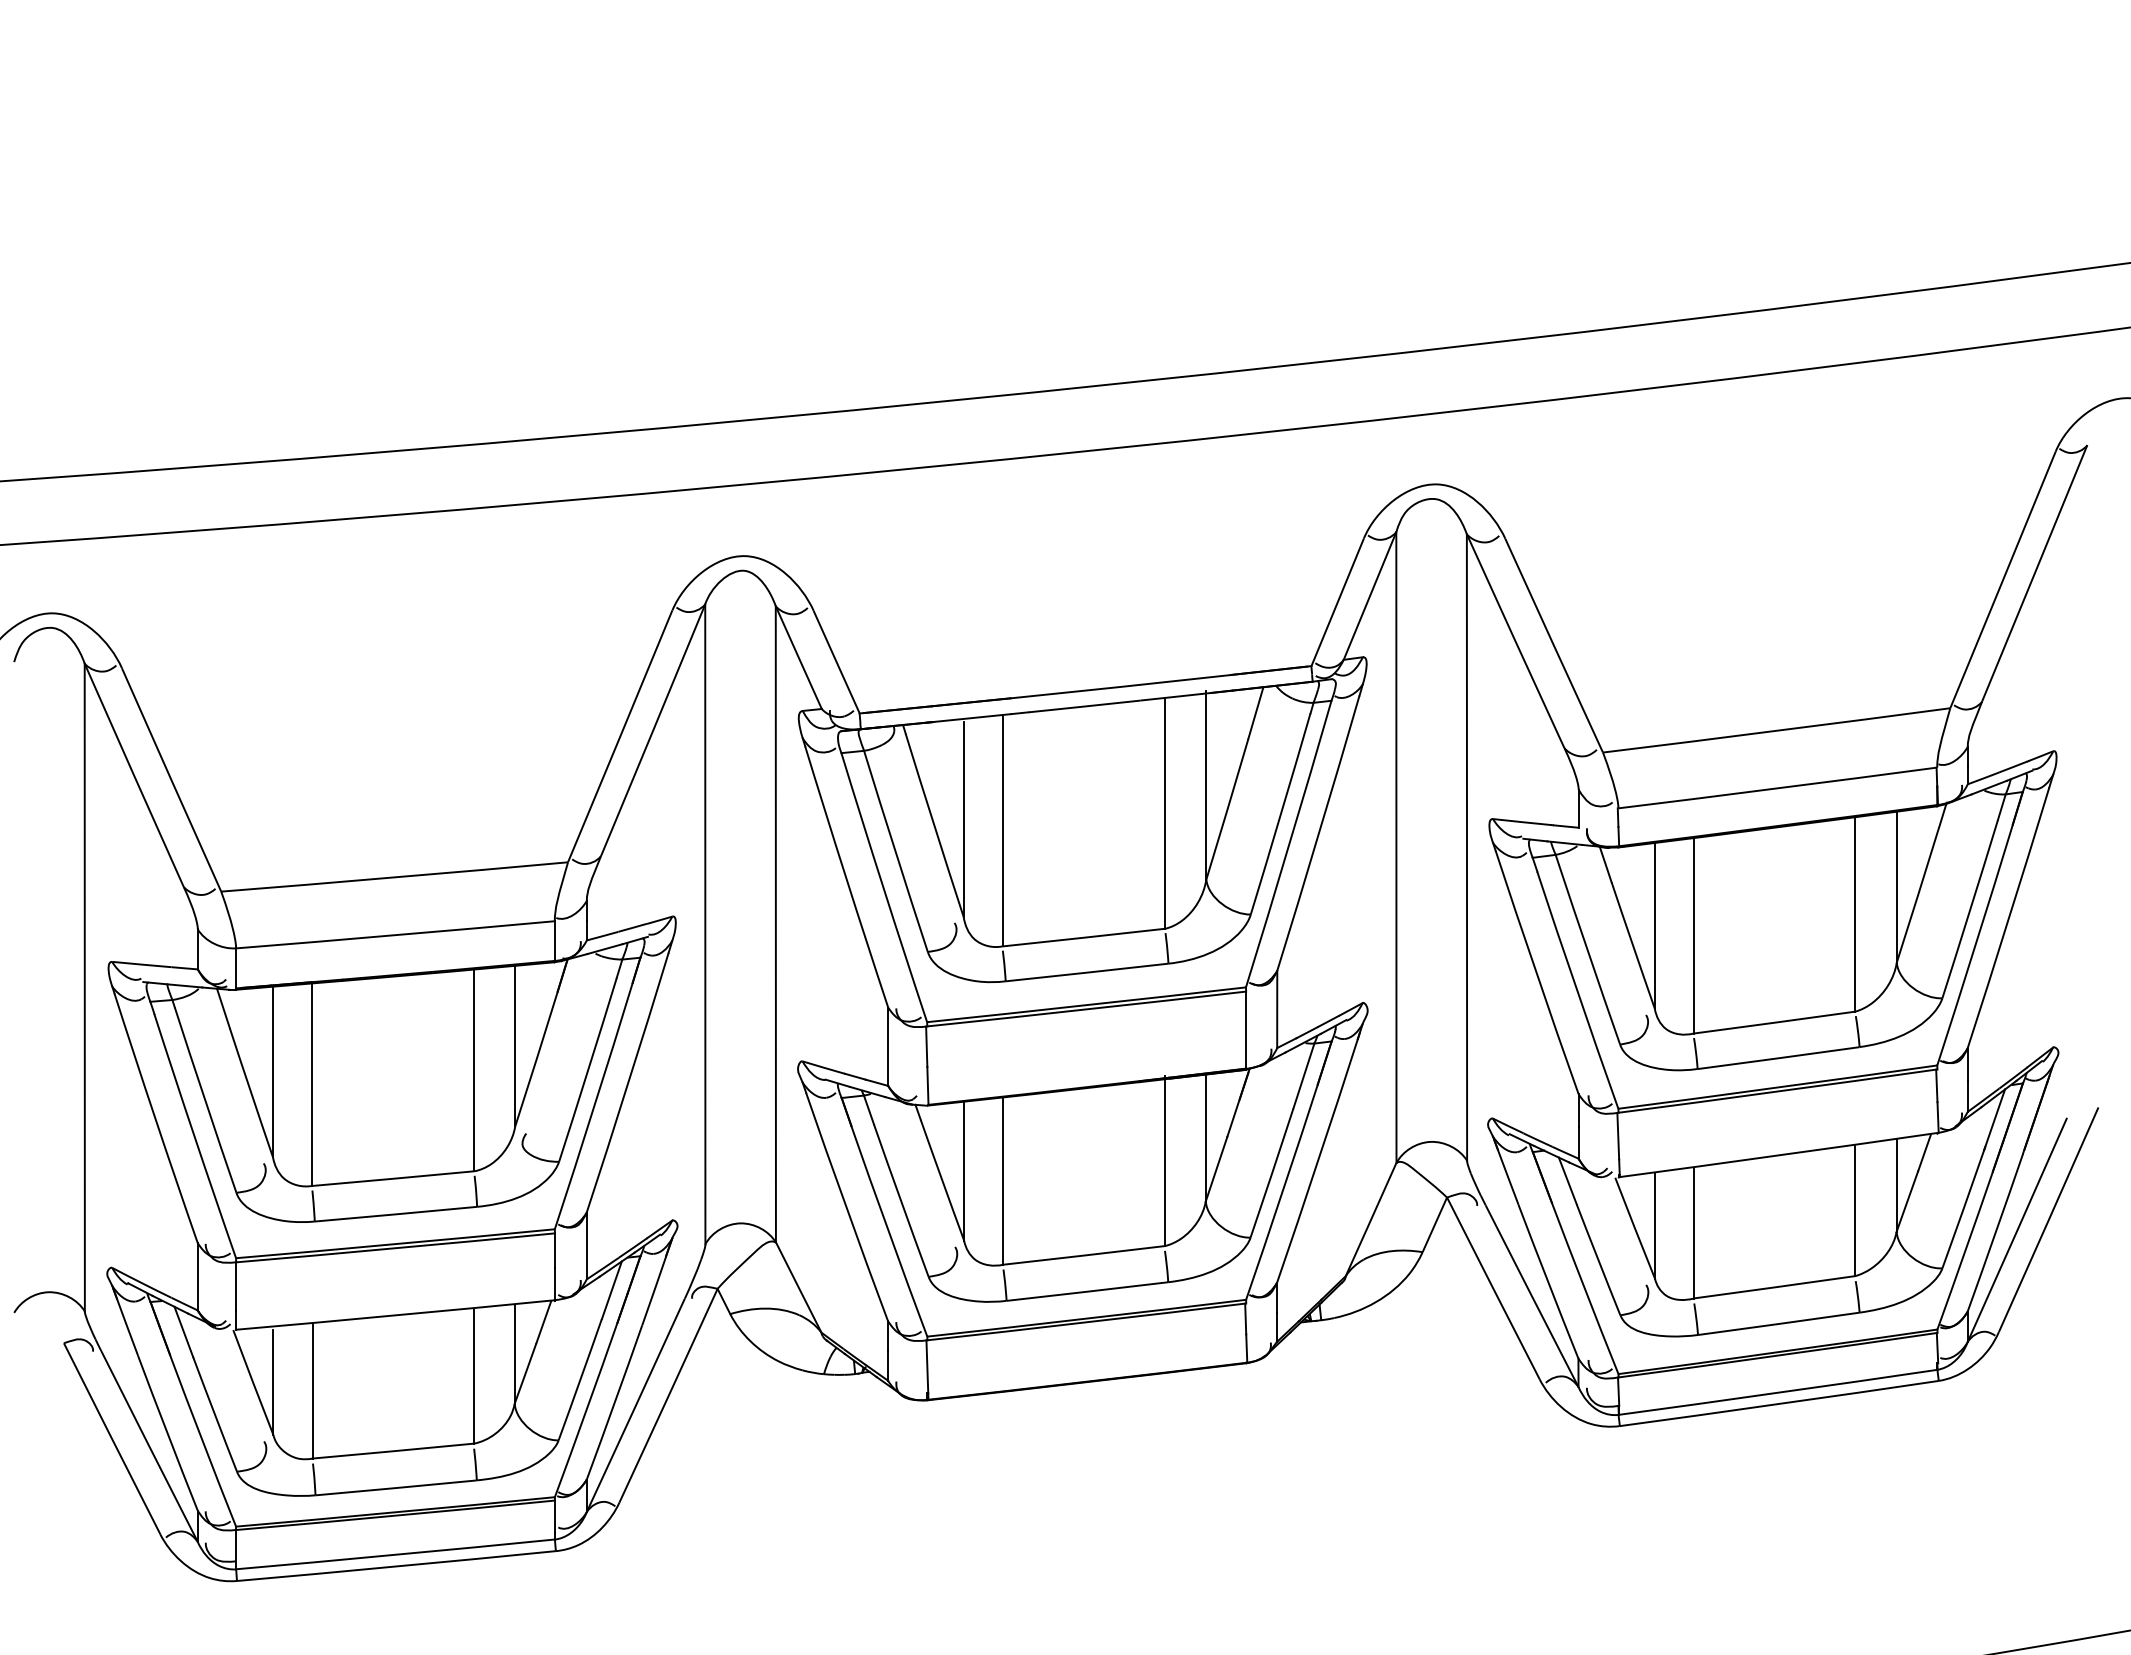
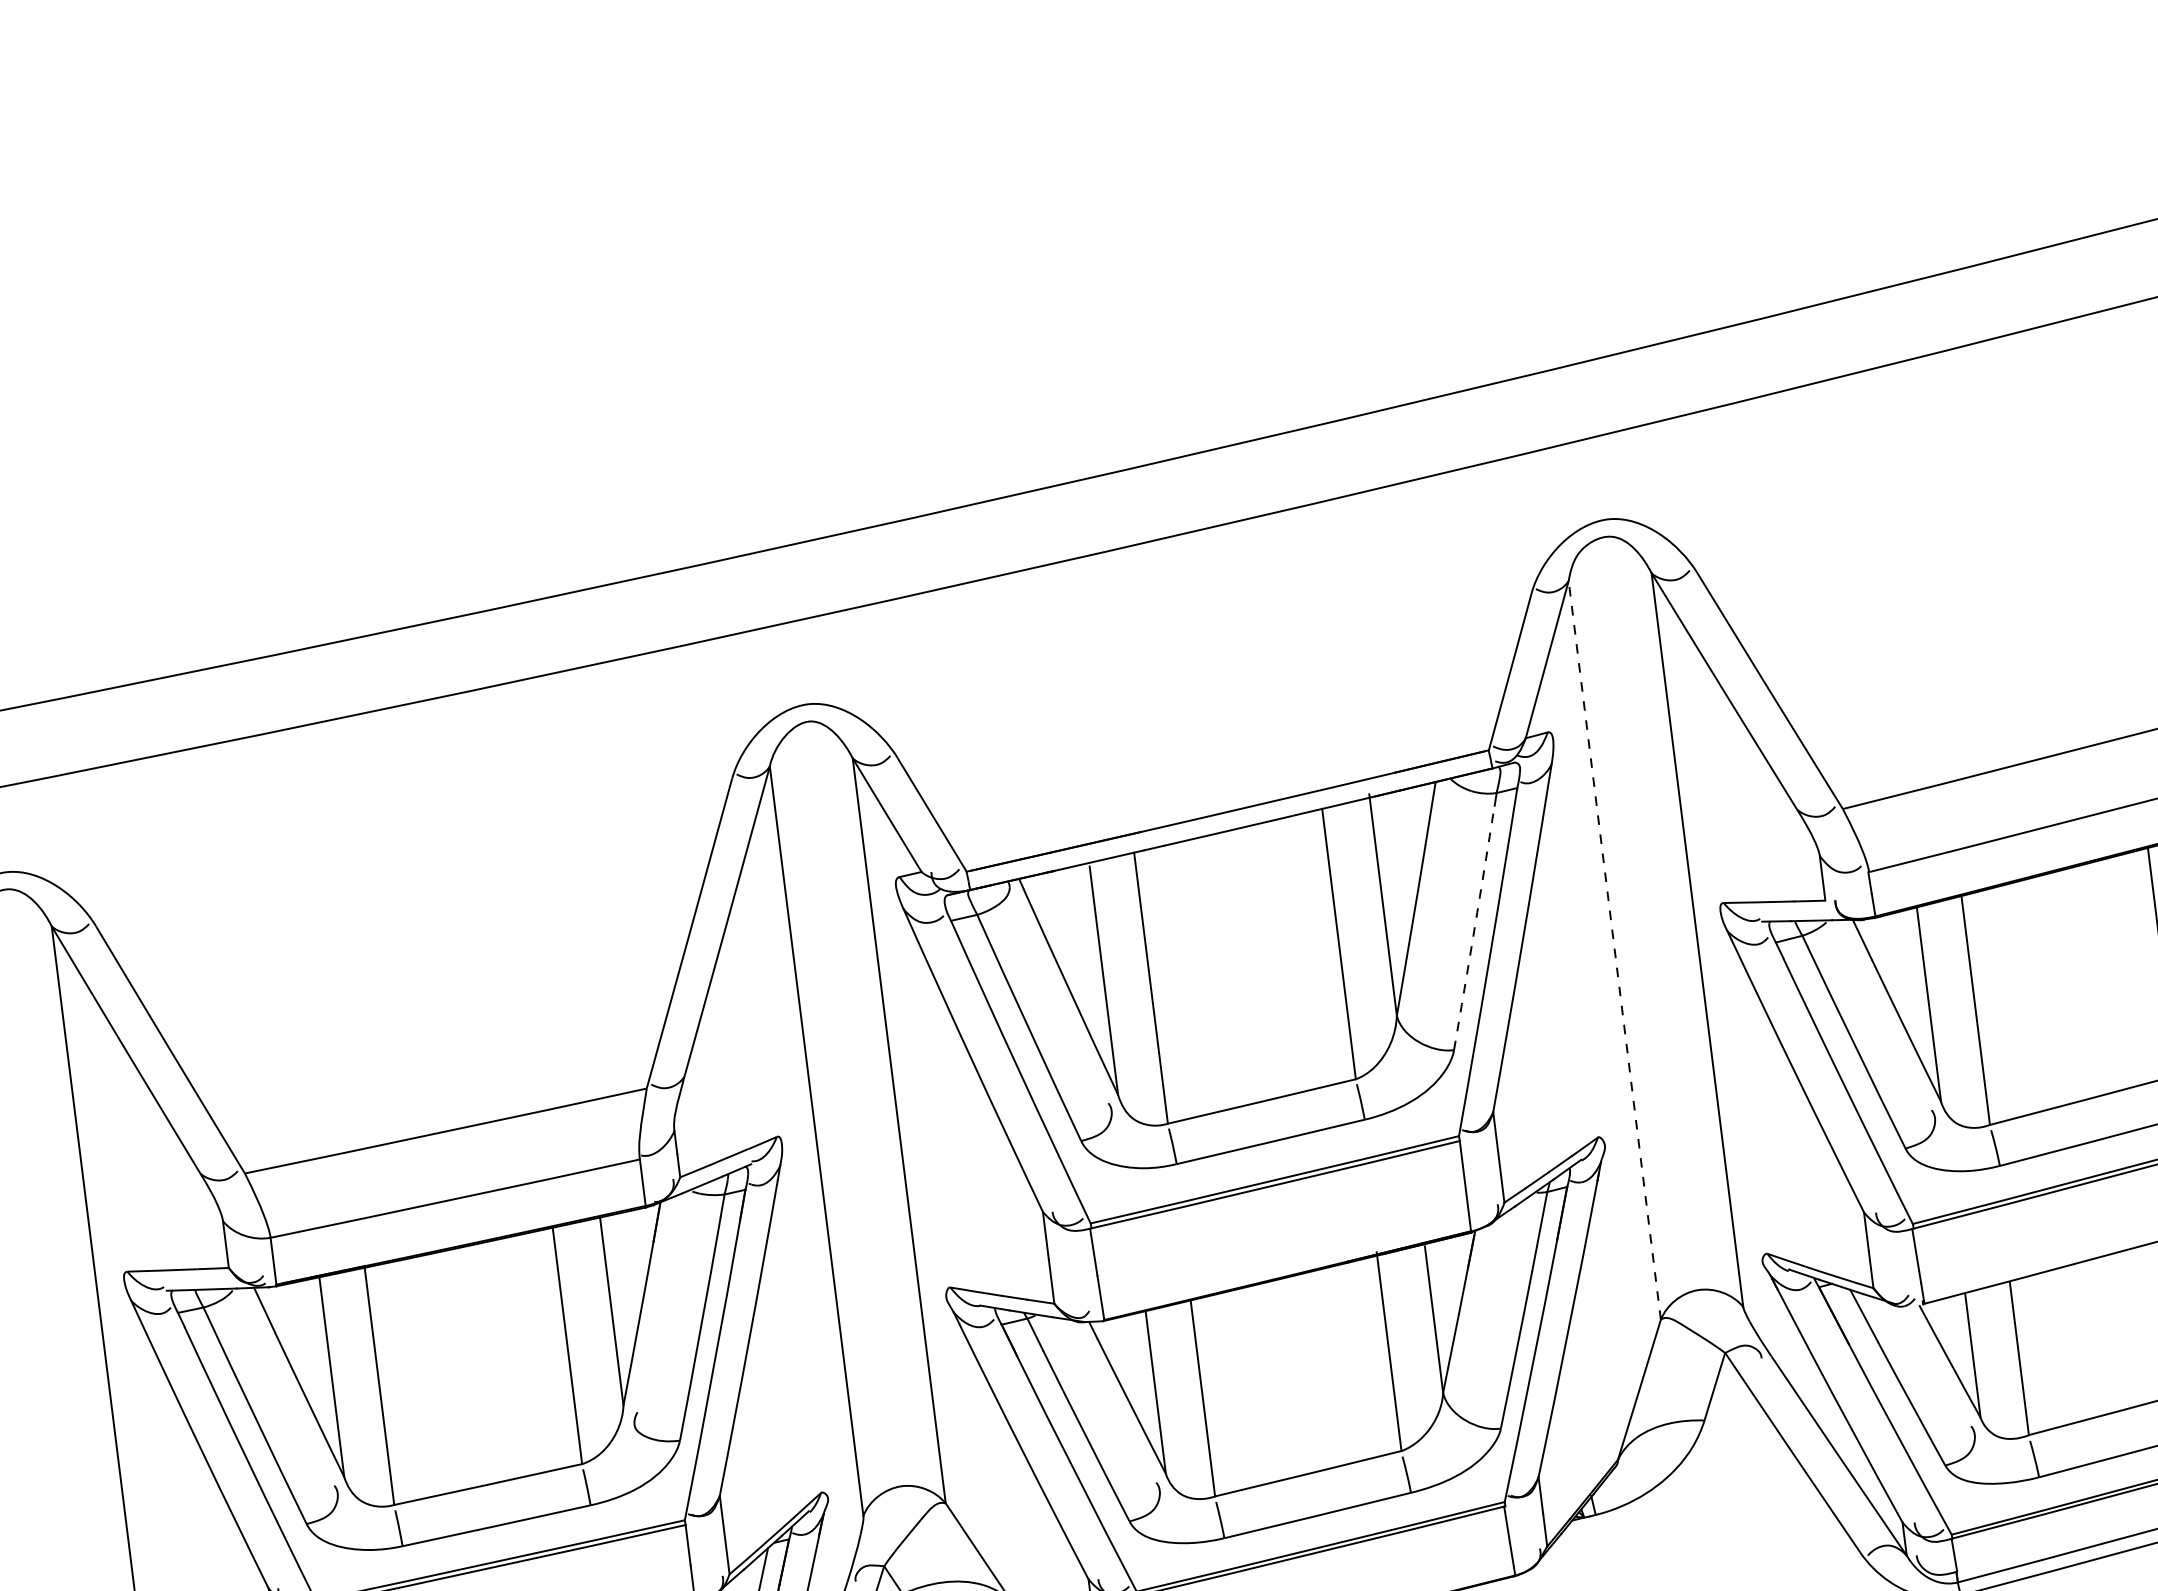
arc: (1280, 814) -> (1474, 928), solid -> dashed
line: (1396, 847) -> (1614, 950), solid -> dashed

